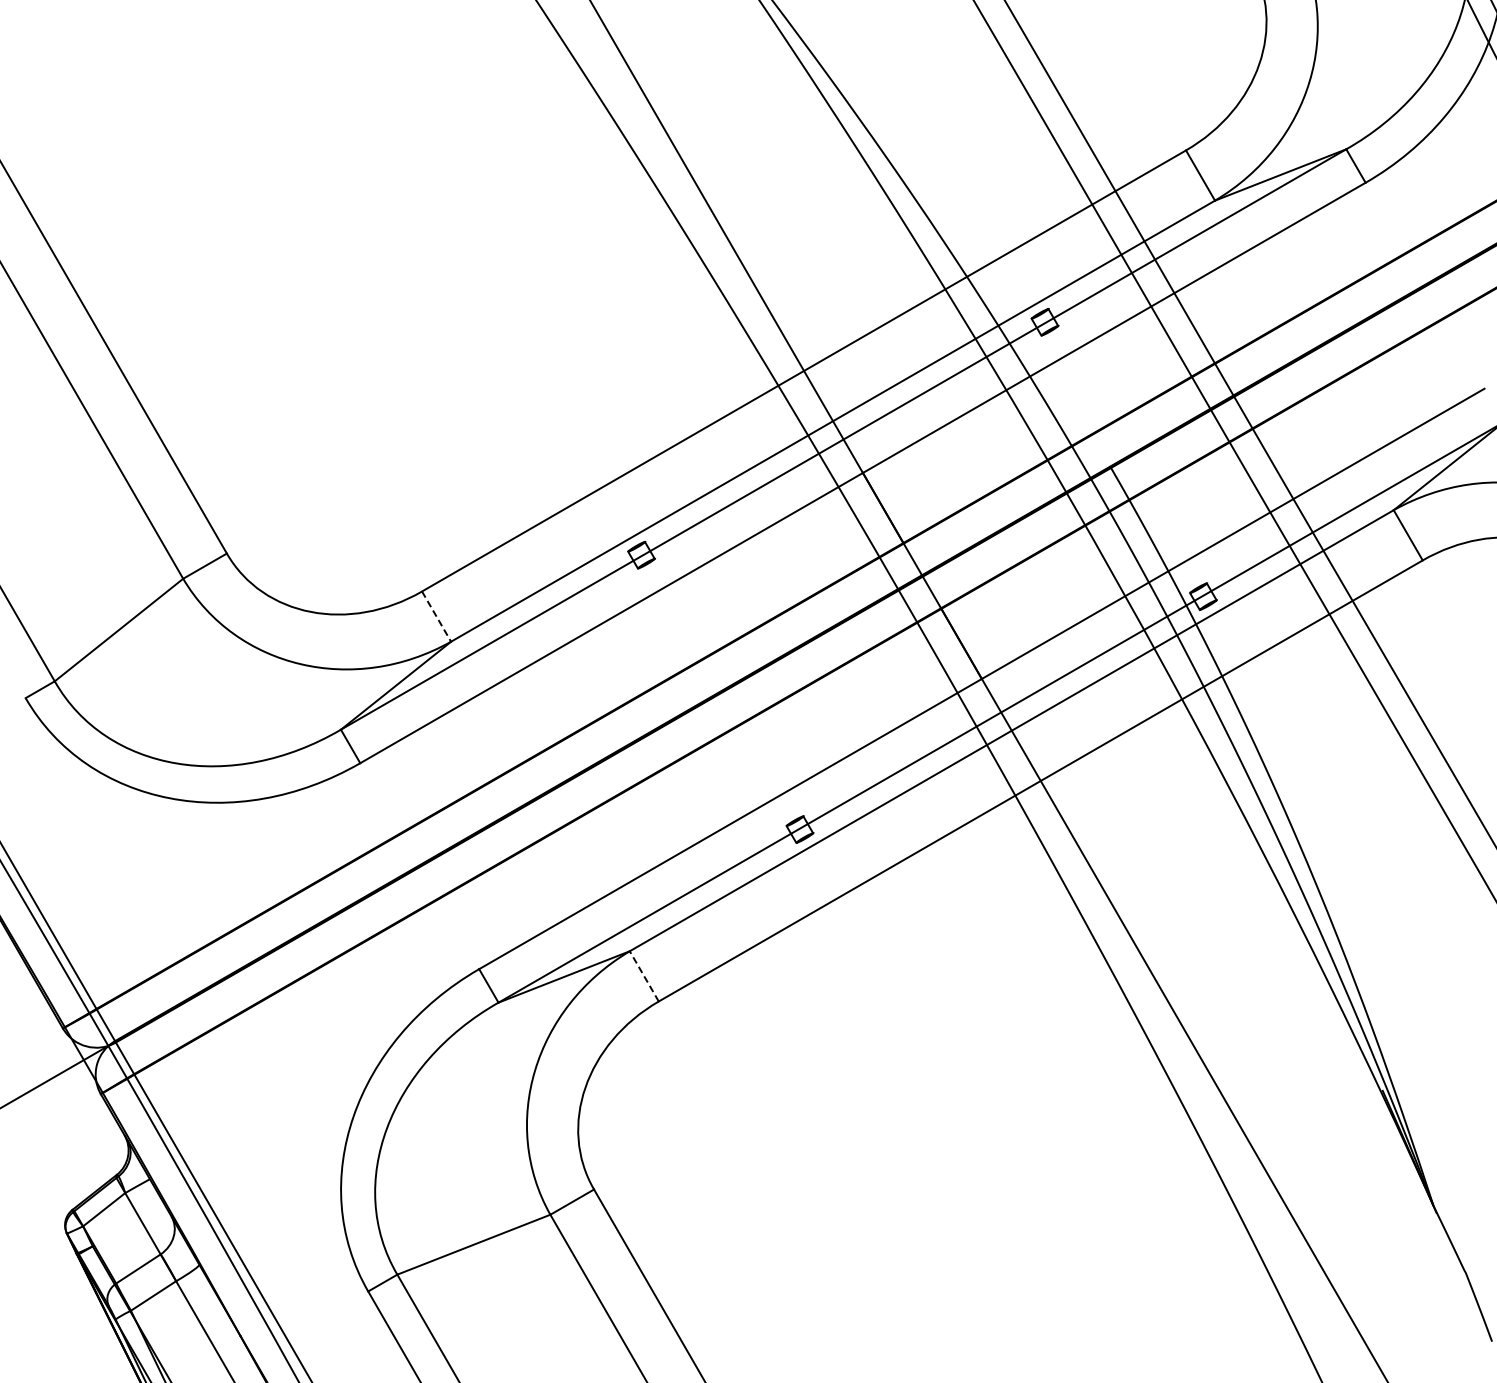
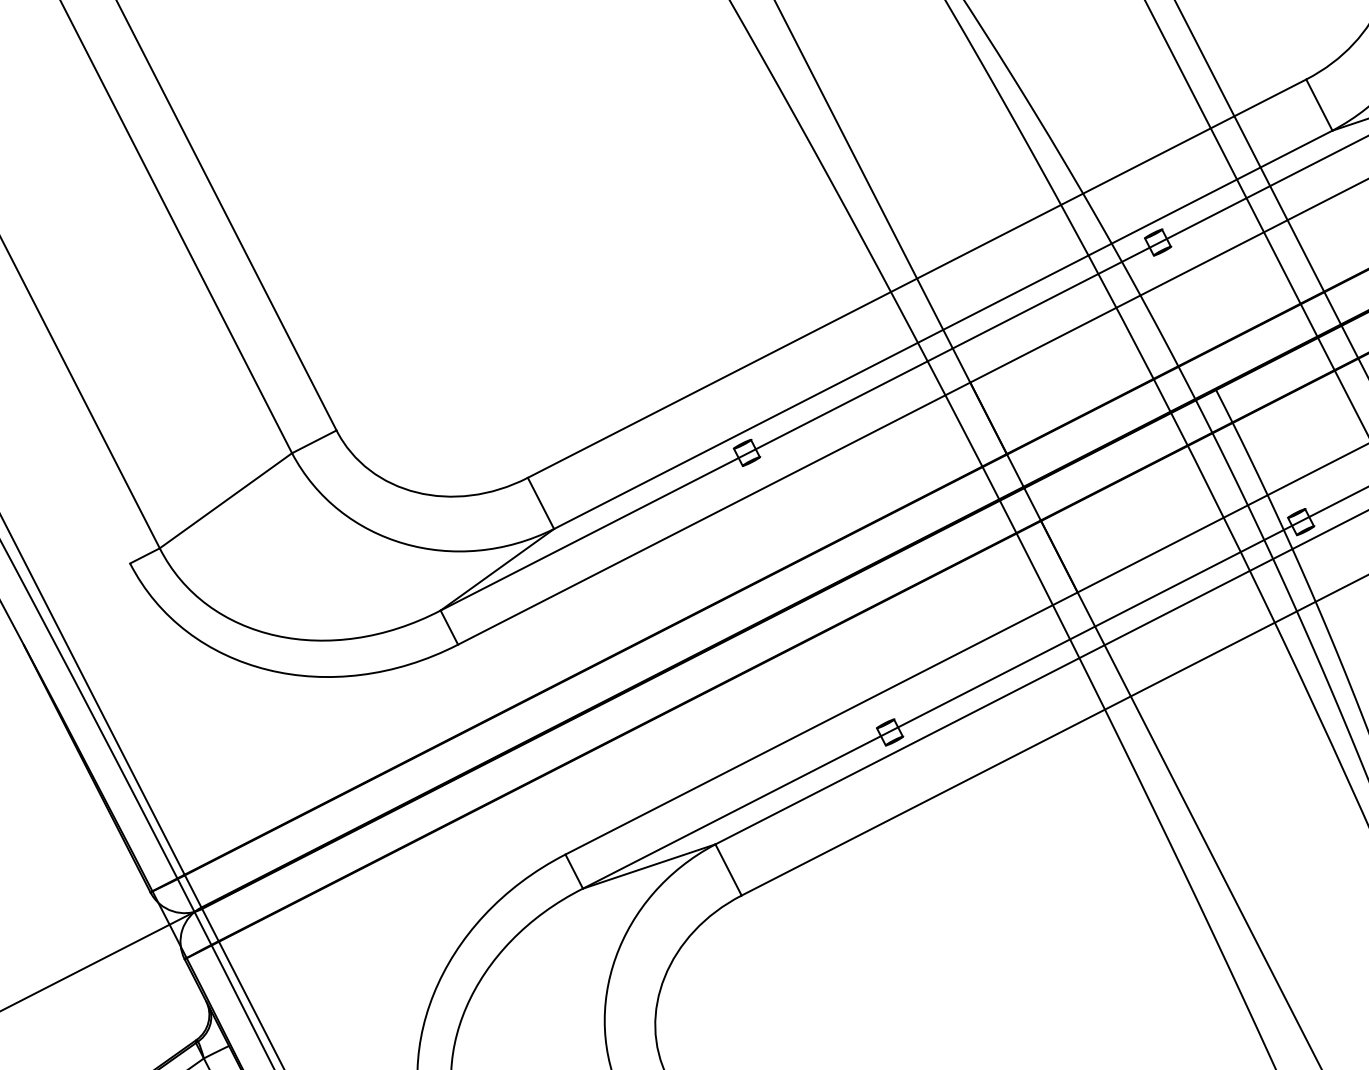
line: (436, 617) -> (540, 504), dashed -> solid
line: (644, 975) -> (728, 869), dashed -> solid

